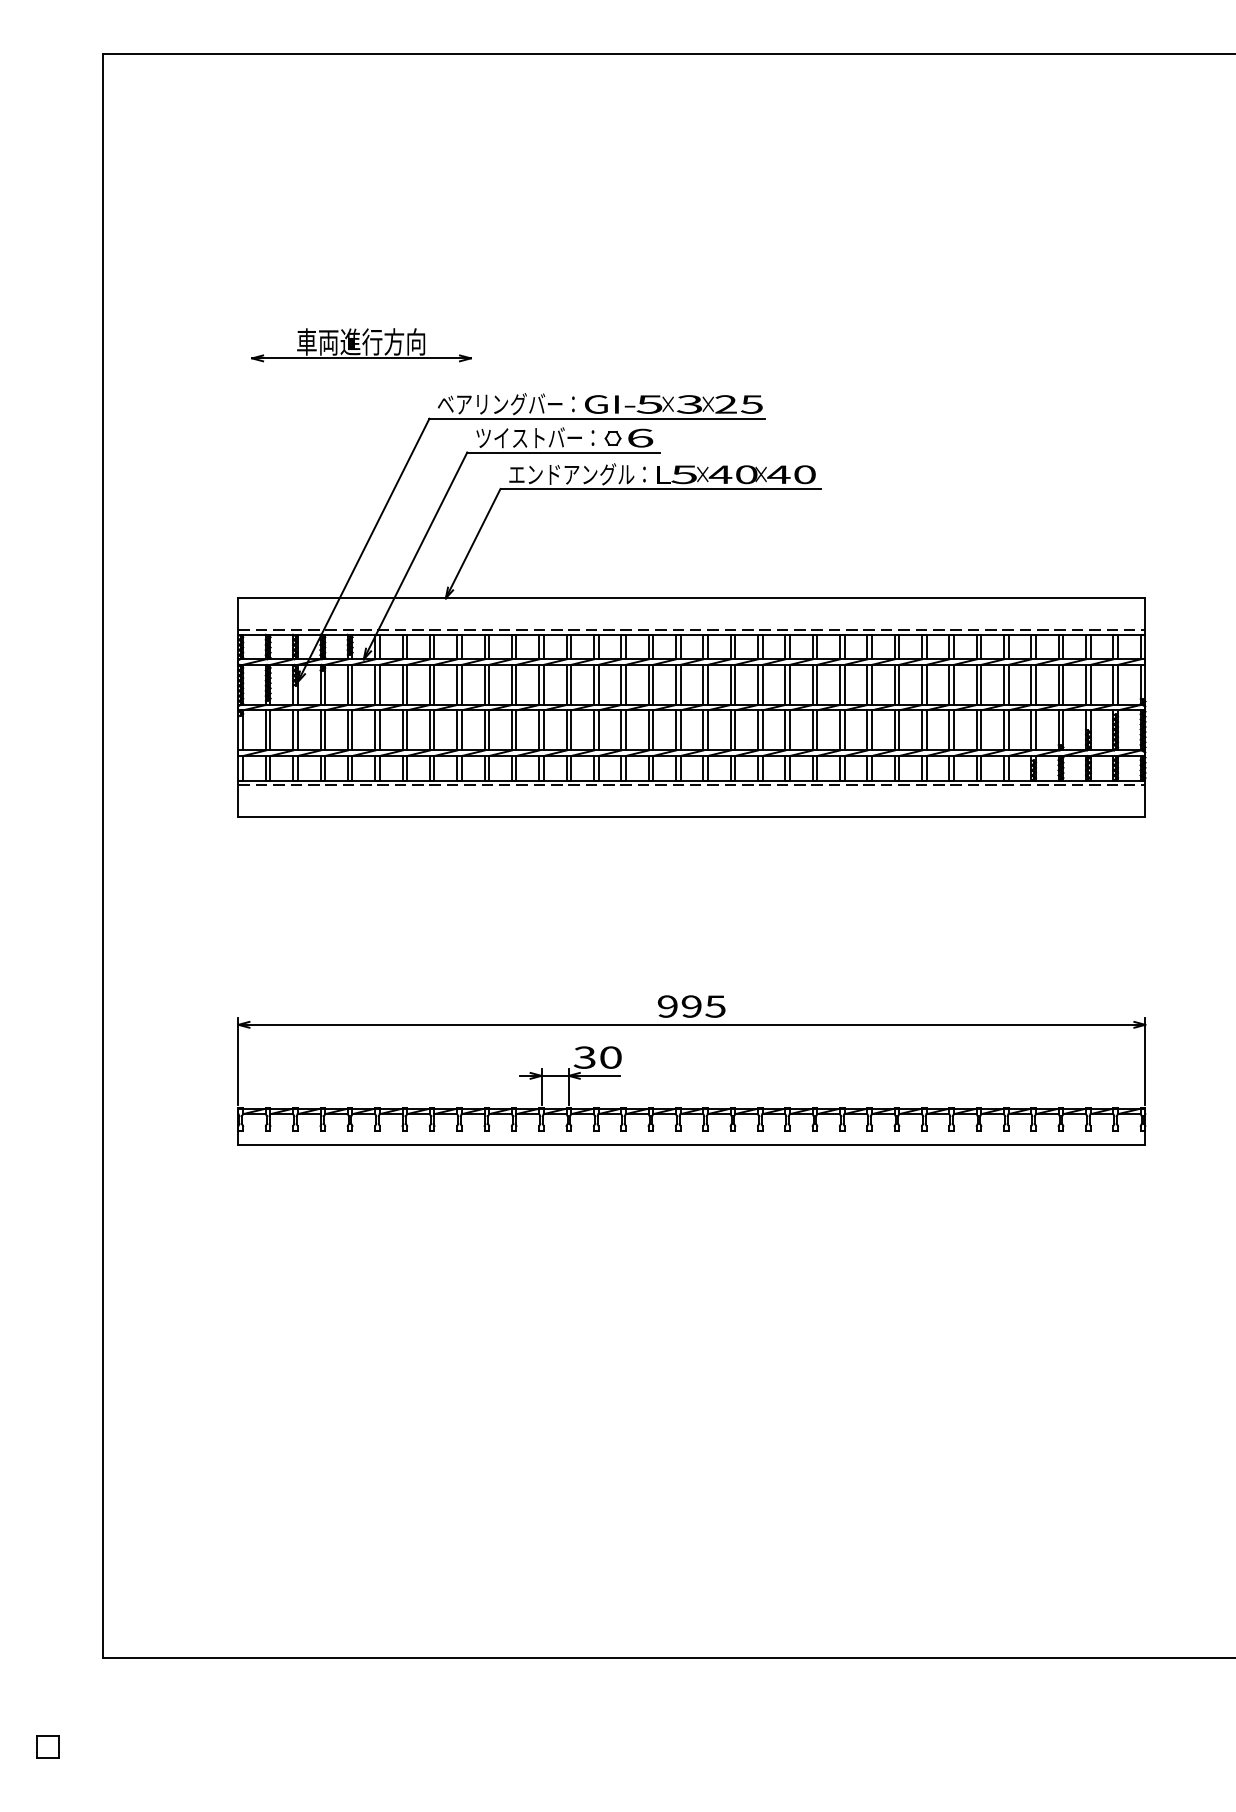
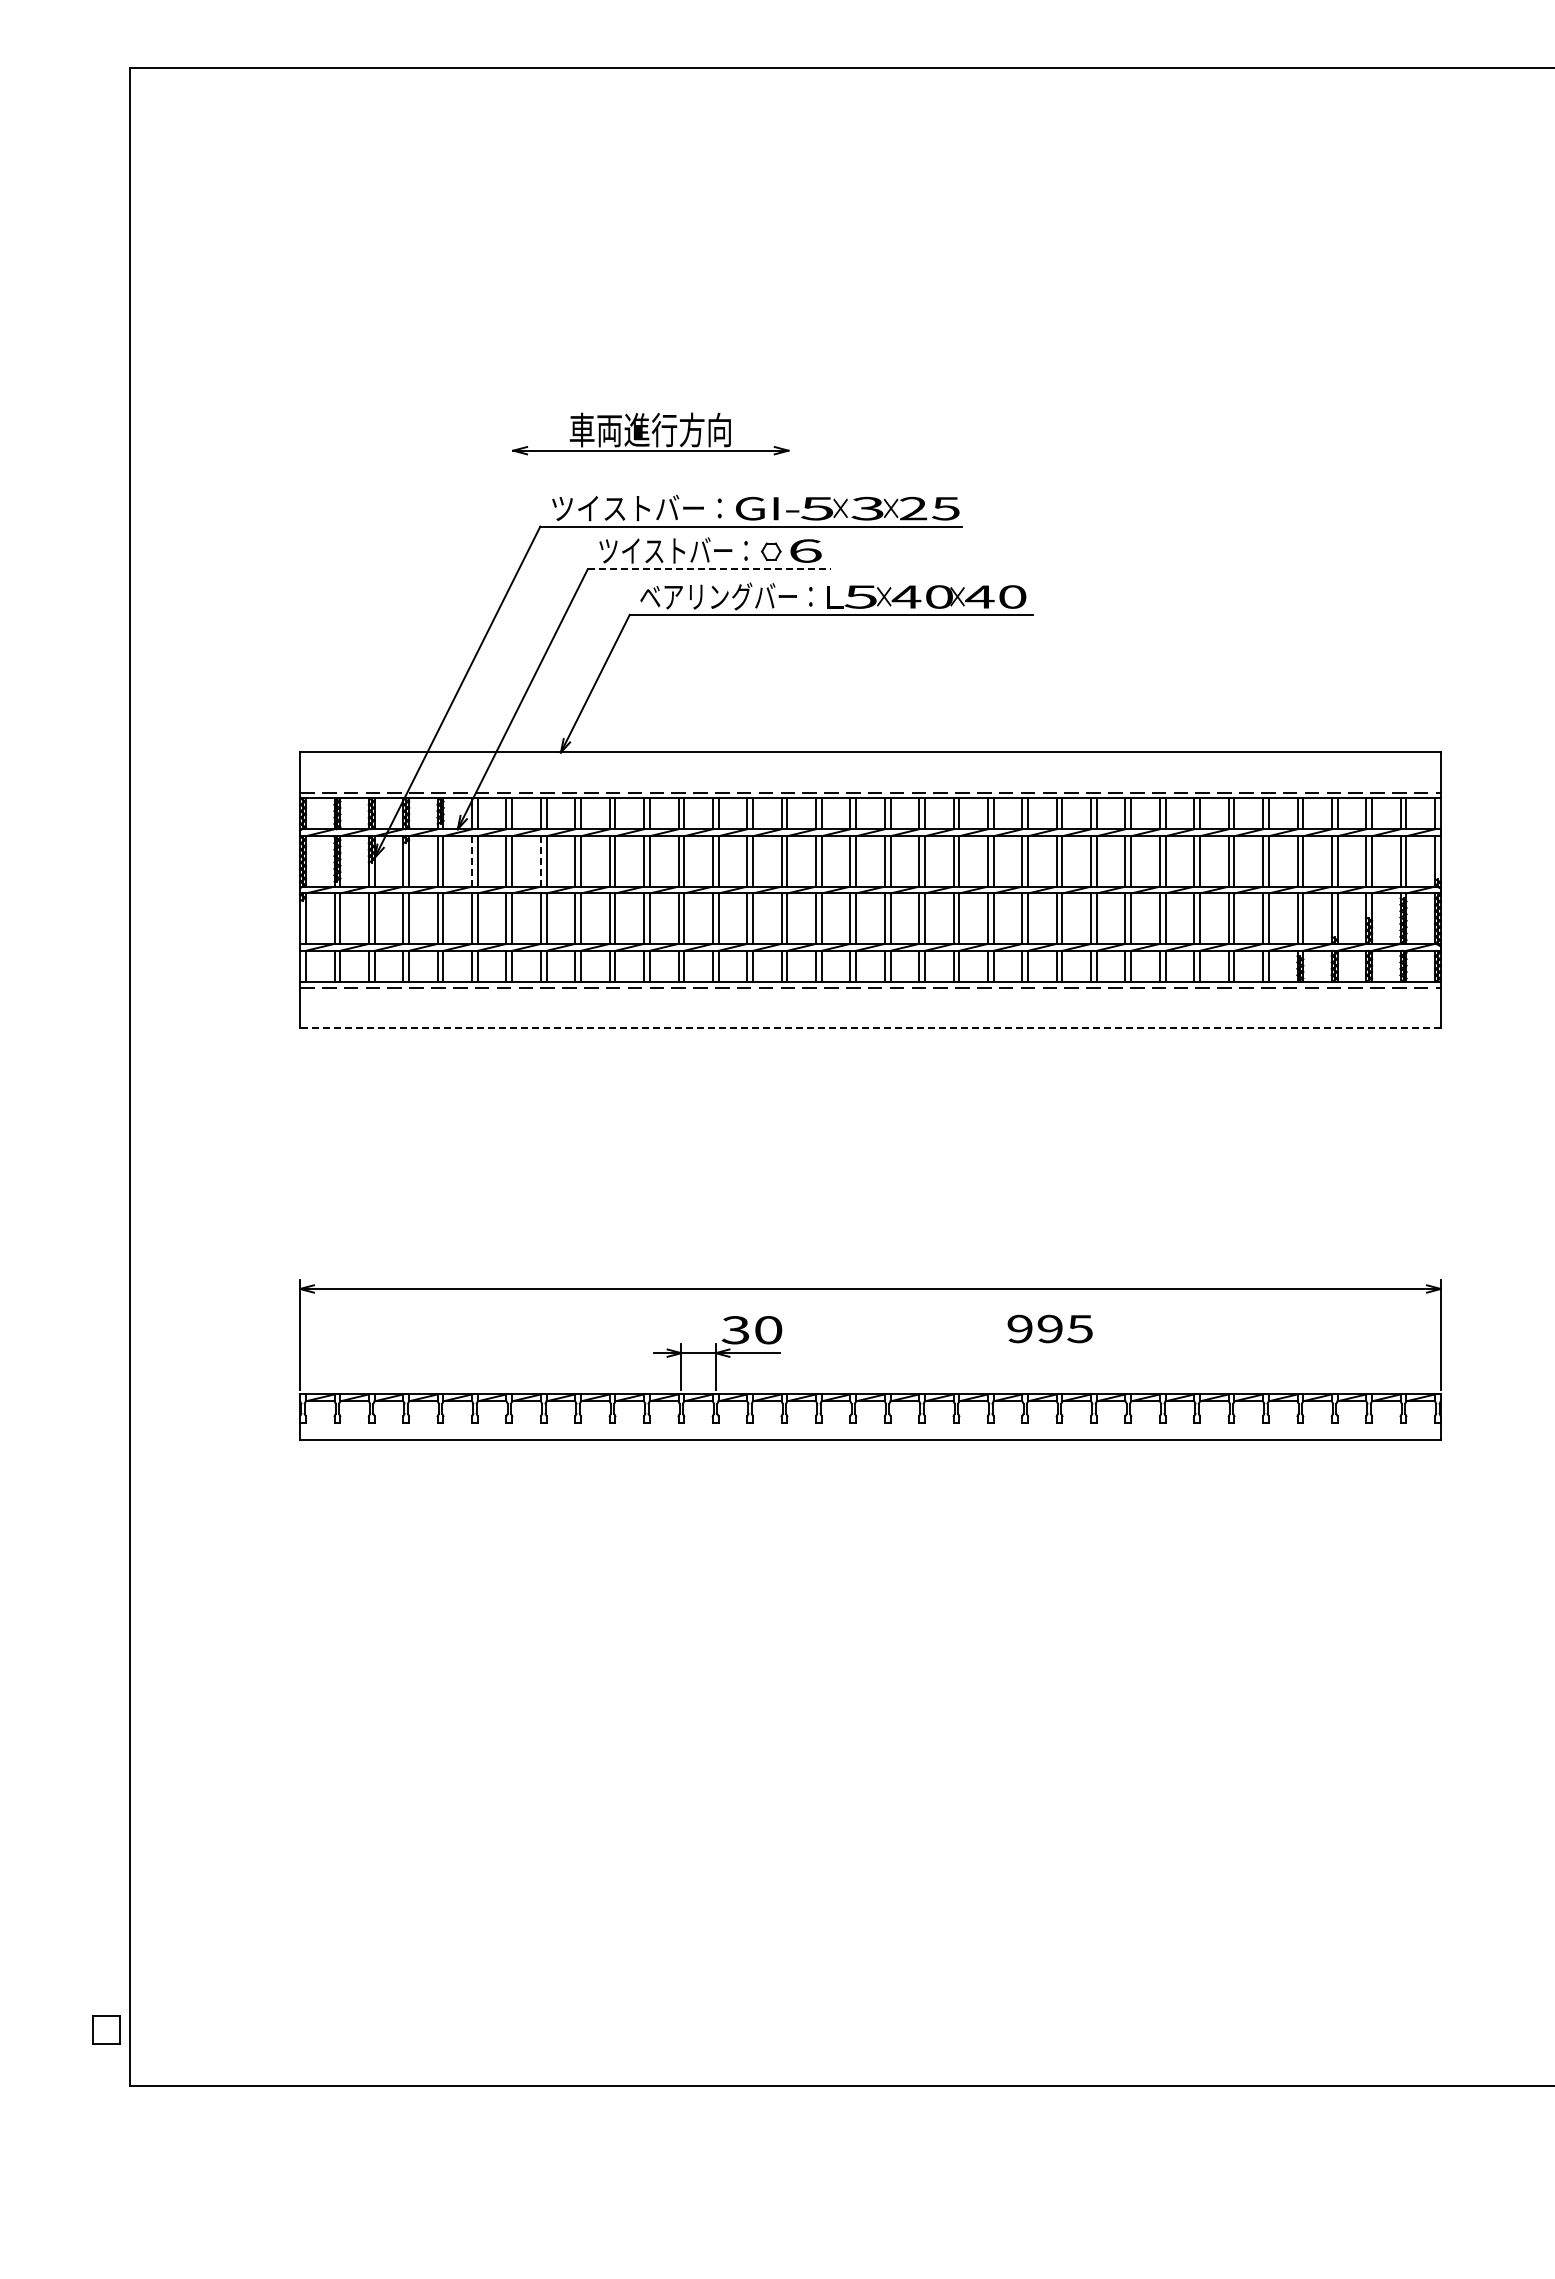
part: (361, 344) -> (650, 433), moved
text: (506, 404) -> (637, 508), ベアリングバー： -> ツイストバー：
line: (563, 452) -> (709, 569), solid -> dashed
text: (571, 474) -> (719, 596), エンドアングル： -> ベアリングバー：
line: (375, 684) -> (472, 860), solid -> dashed
line: (429, 684) -> (540, 860), solid -> dashed
line: (691, 816) -> (869, 1027), solid -> dashed
text: (691, 1006) -> (1049, 1328), moved
part: (47, 1746) -> (106, 2029), moved

